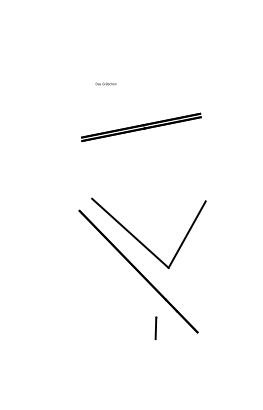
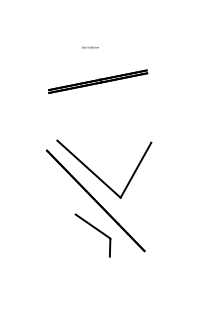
text: (105, 83) -> (89, 47), moved
line: (134, 302) -> (92, 226), added

